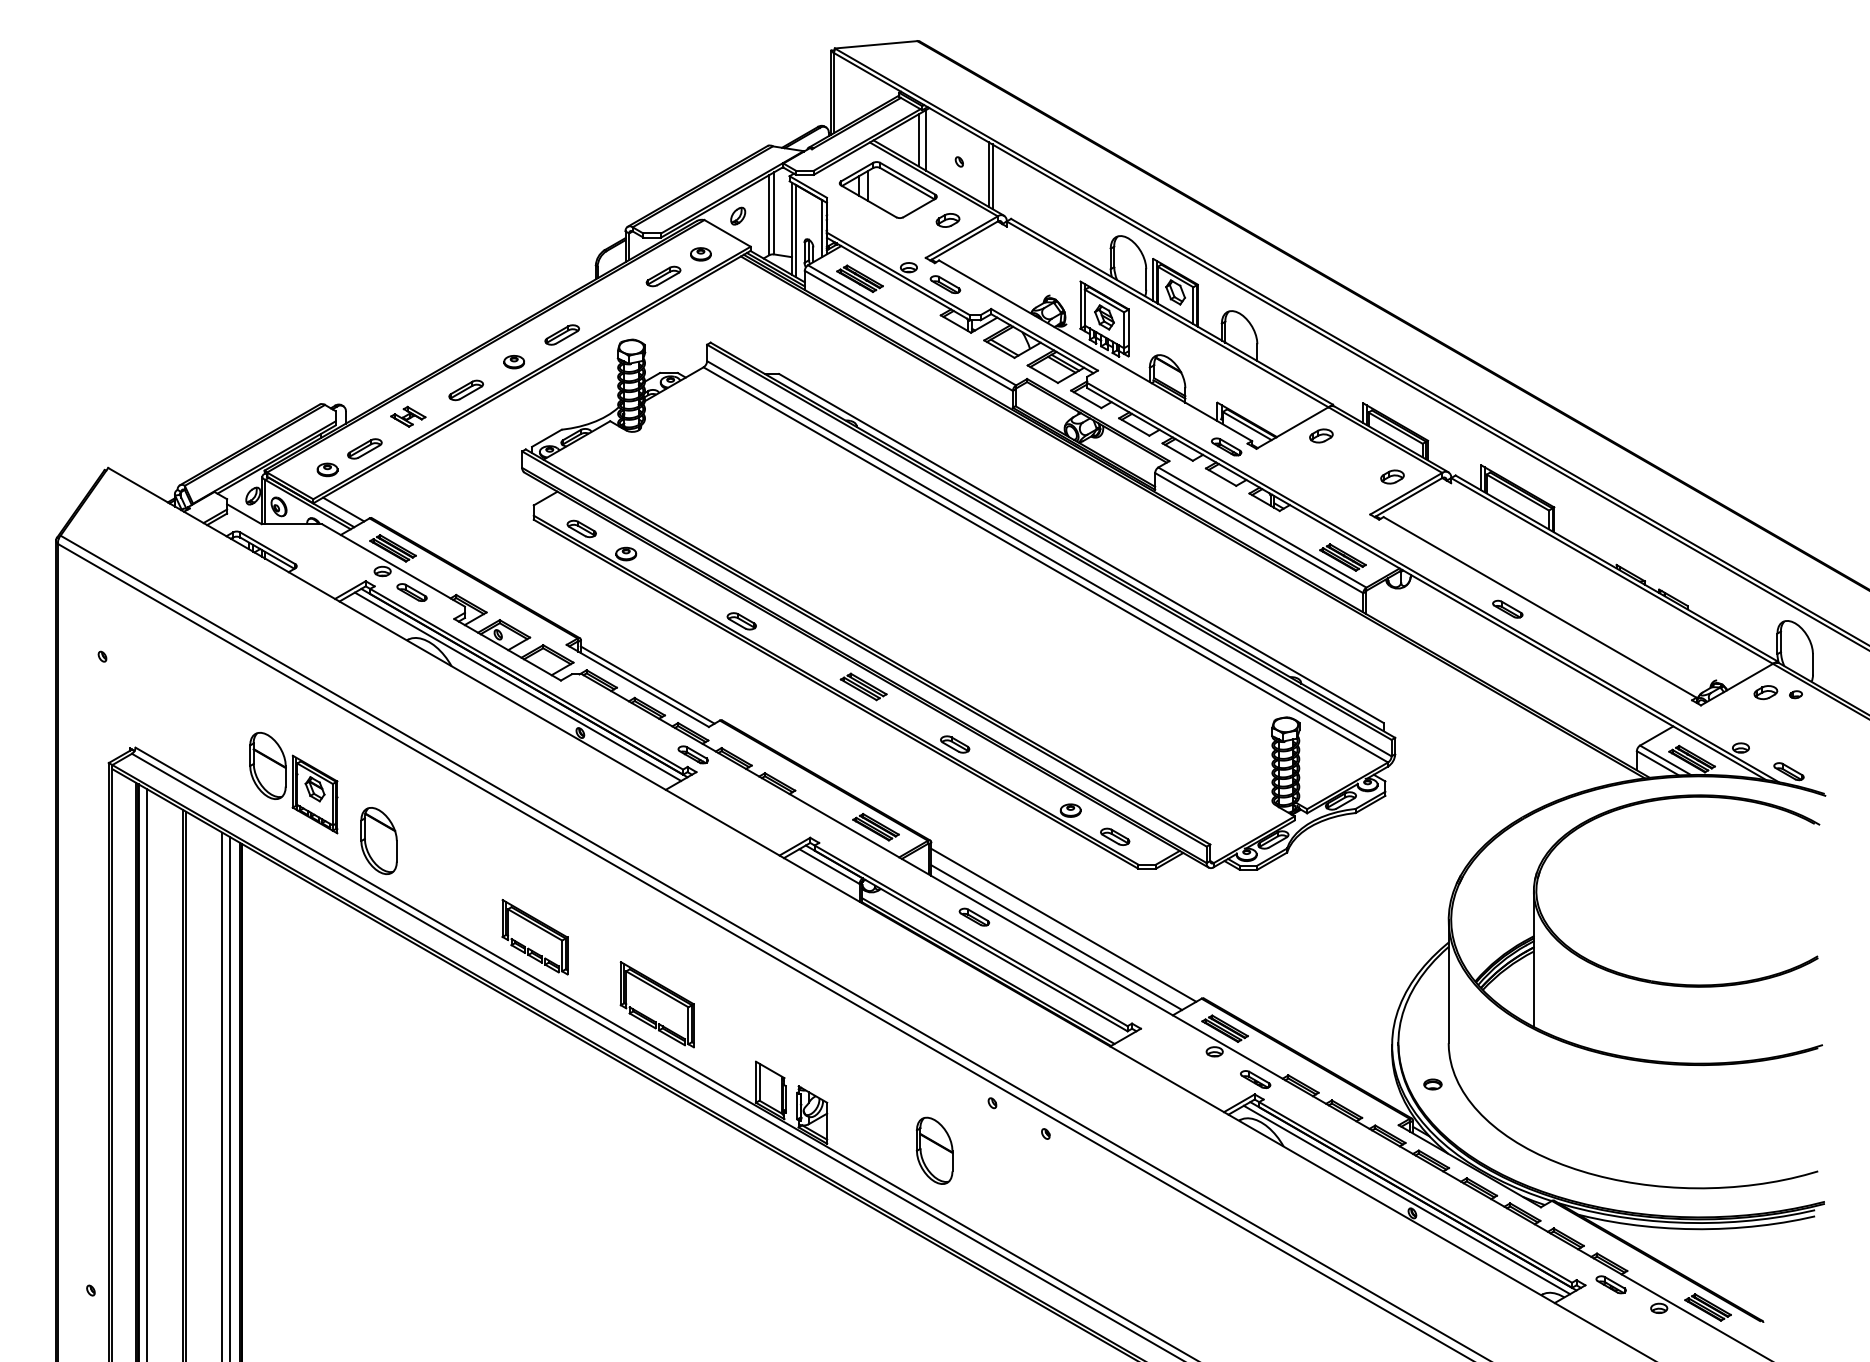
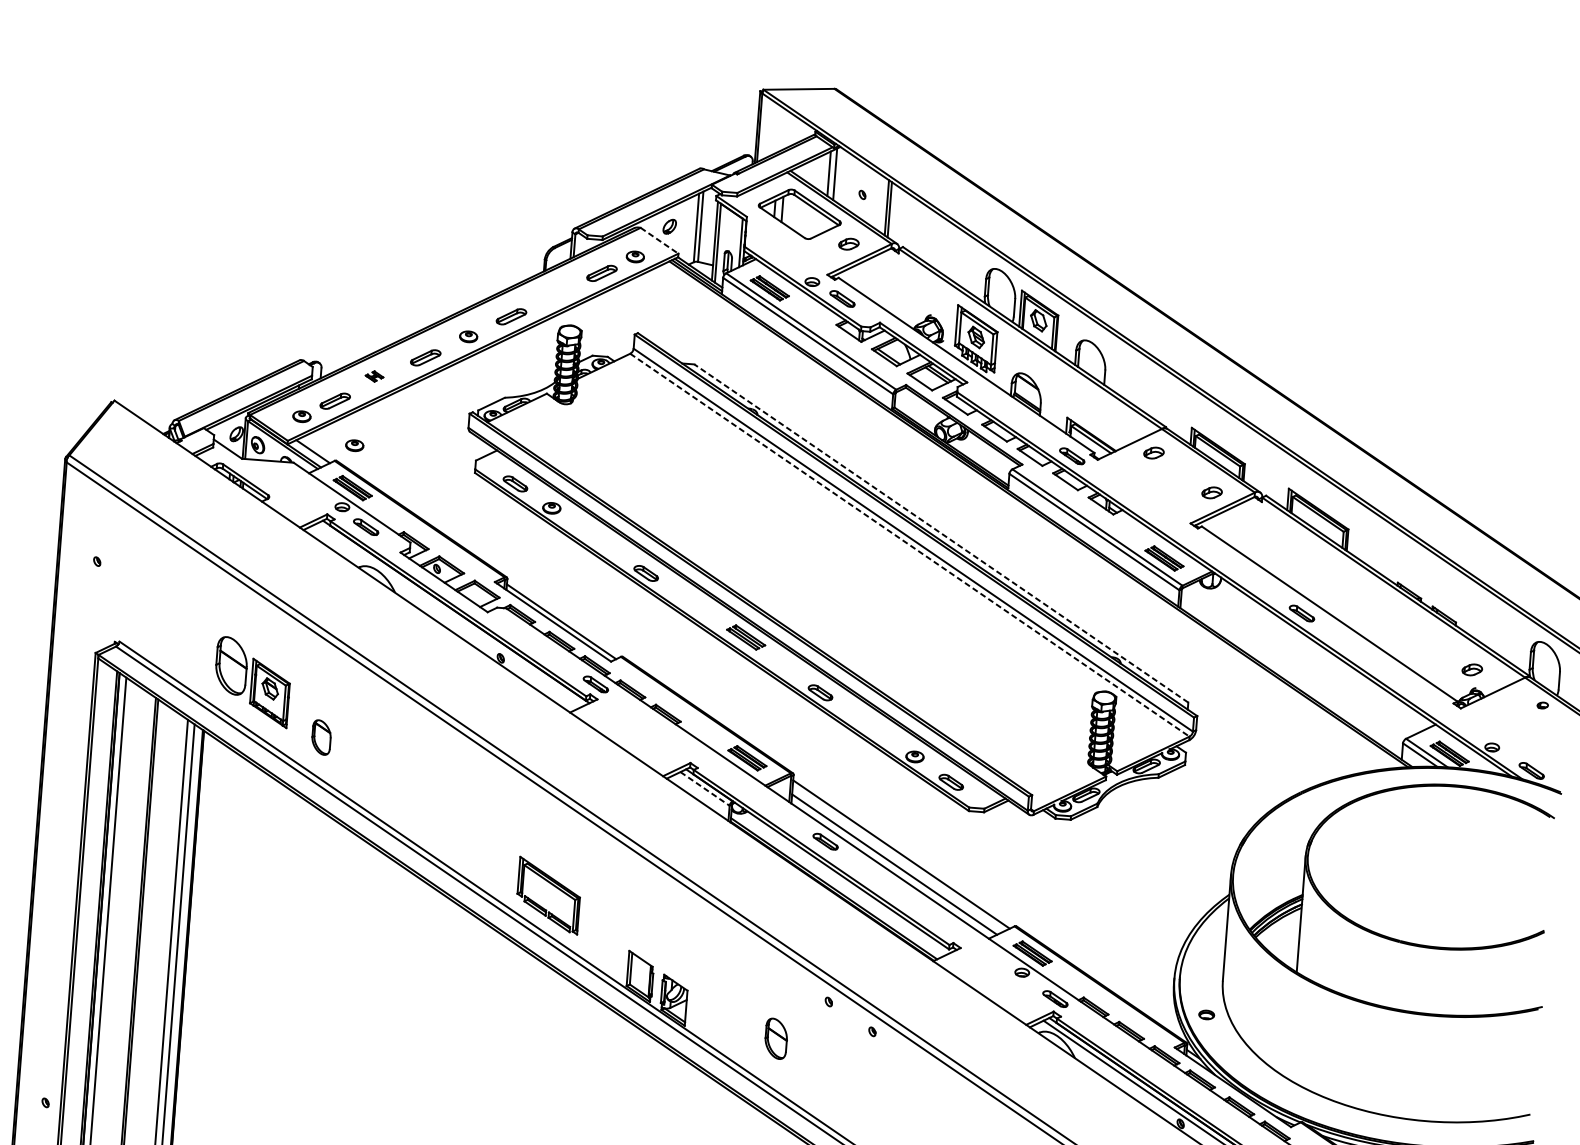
line: (727, 233) -> (659, 240), solid -> dashed
part: (408, 416) -> (374, 376), size x0.6
part: (391, 498) -> (354, 445), added
line: (1081, 548) -> (941, 533), solid -> dashed
line: (1046, 565) -> (910, 545), solid -> dashed
line: (517, 686) -> (450, 614), removed
part: (1765, 692) -> (1471, 669), moved
part: (378, 841) -> (321, 737), size x0.6
line: (829, 866) -> (705, 788), solid -> dashed
part: (540, 929) -> (453, 823), removed
part: (934, 1150) -> (776, 1038), size x0.7

